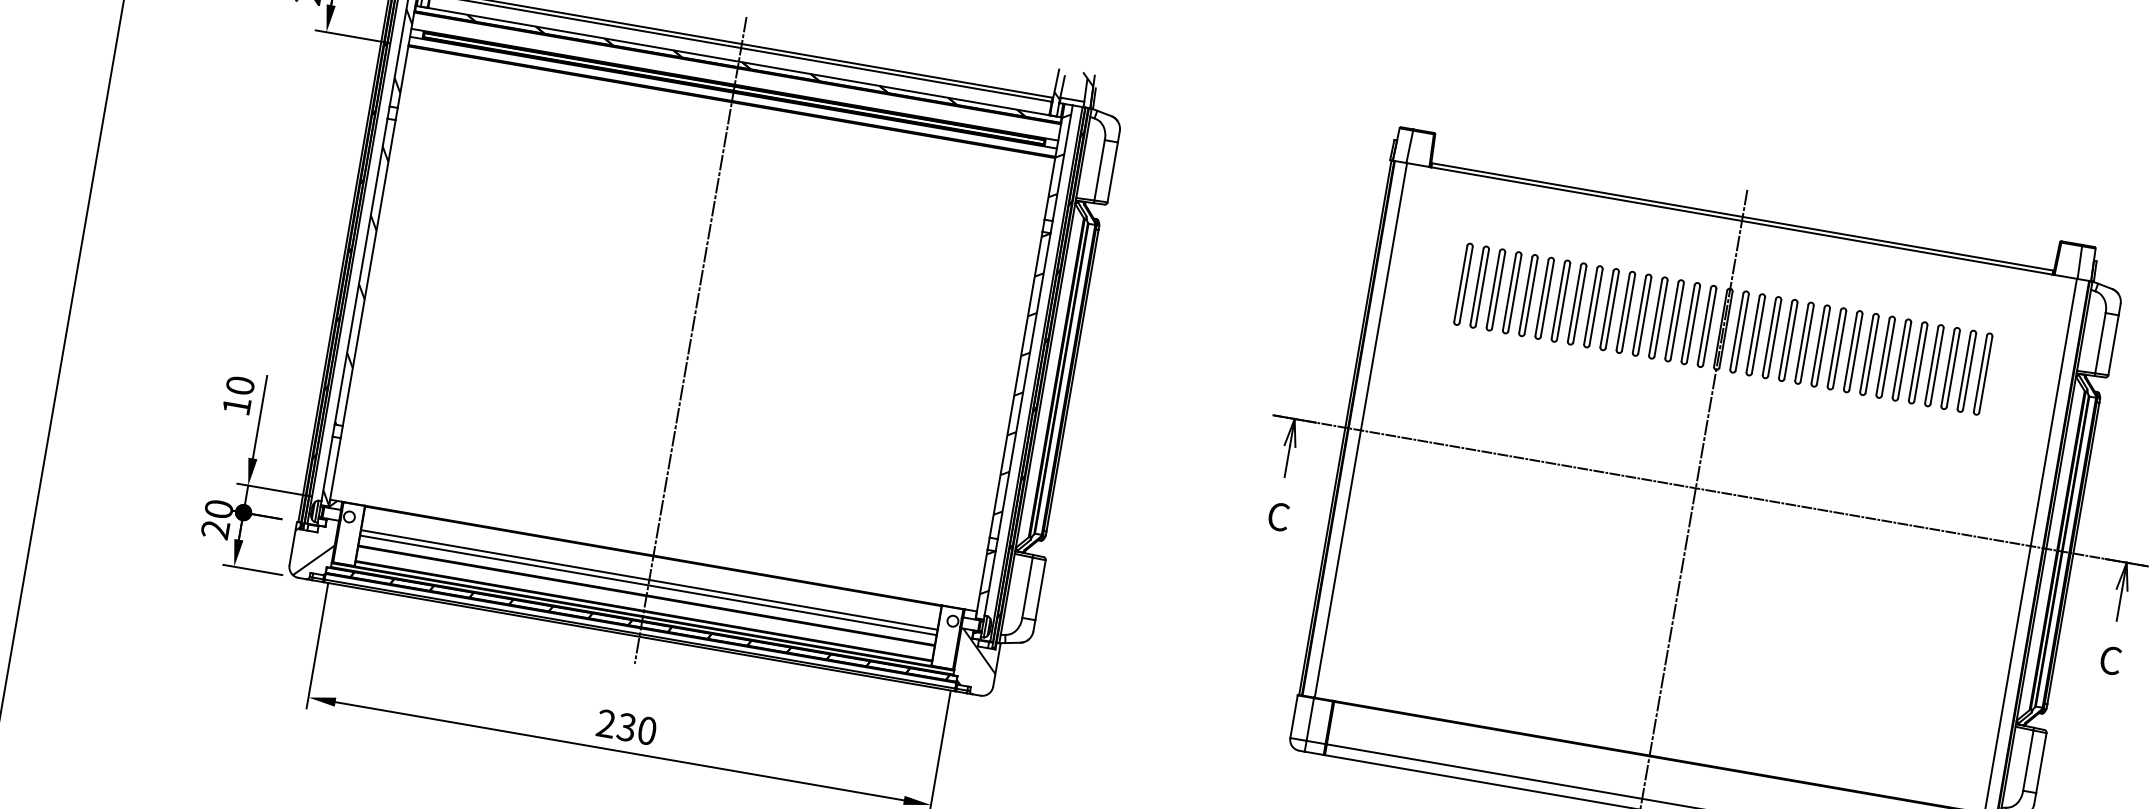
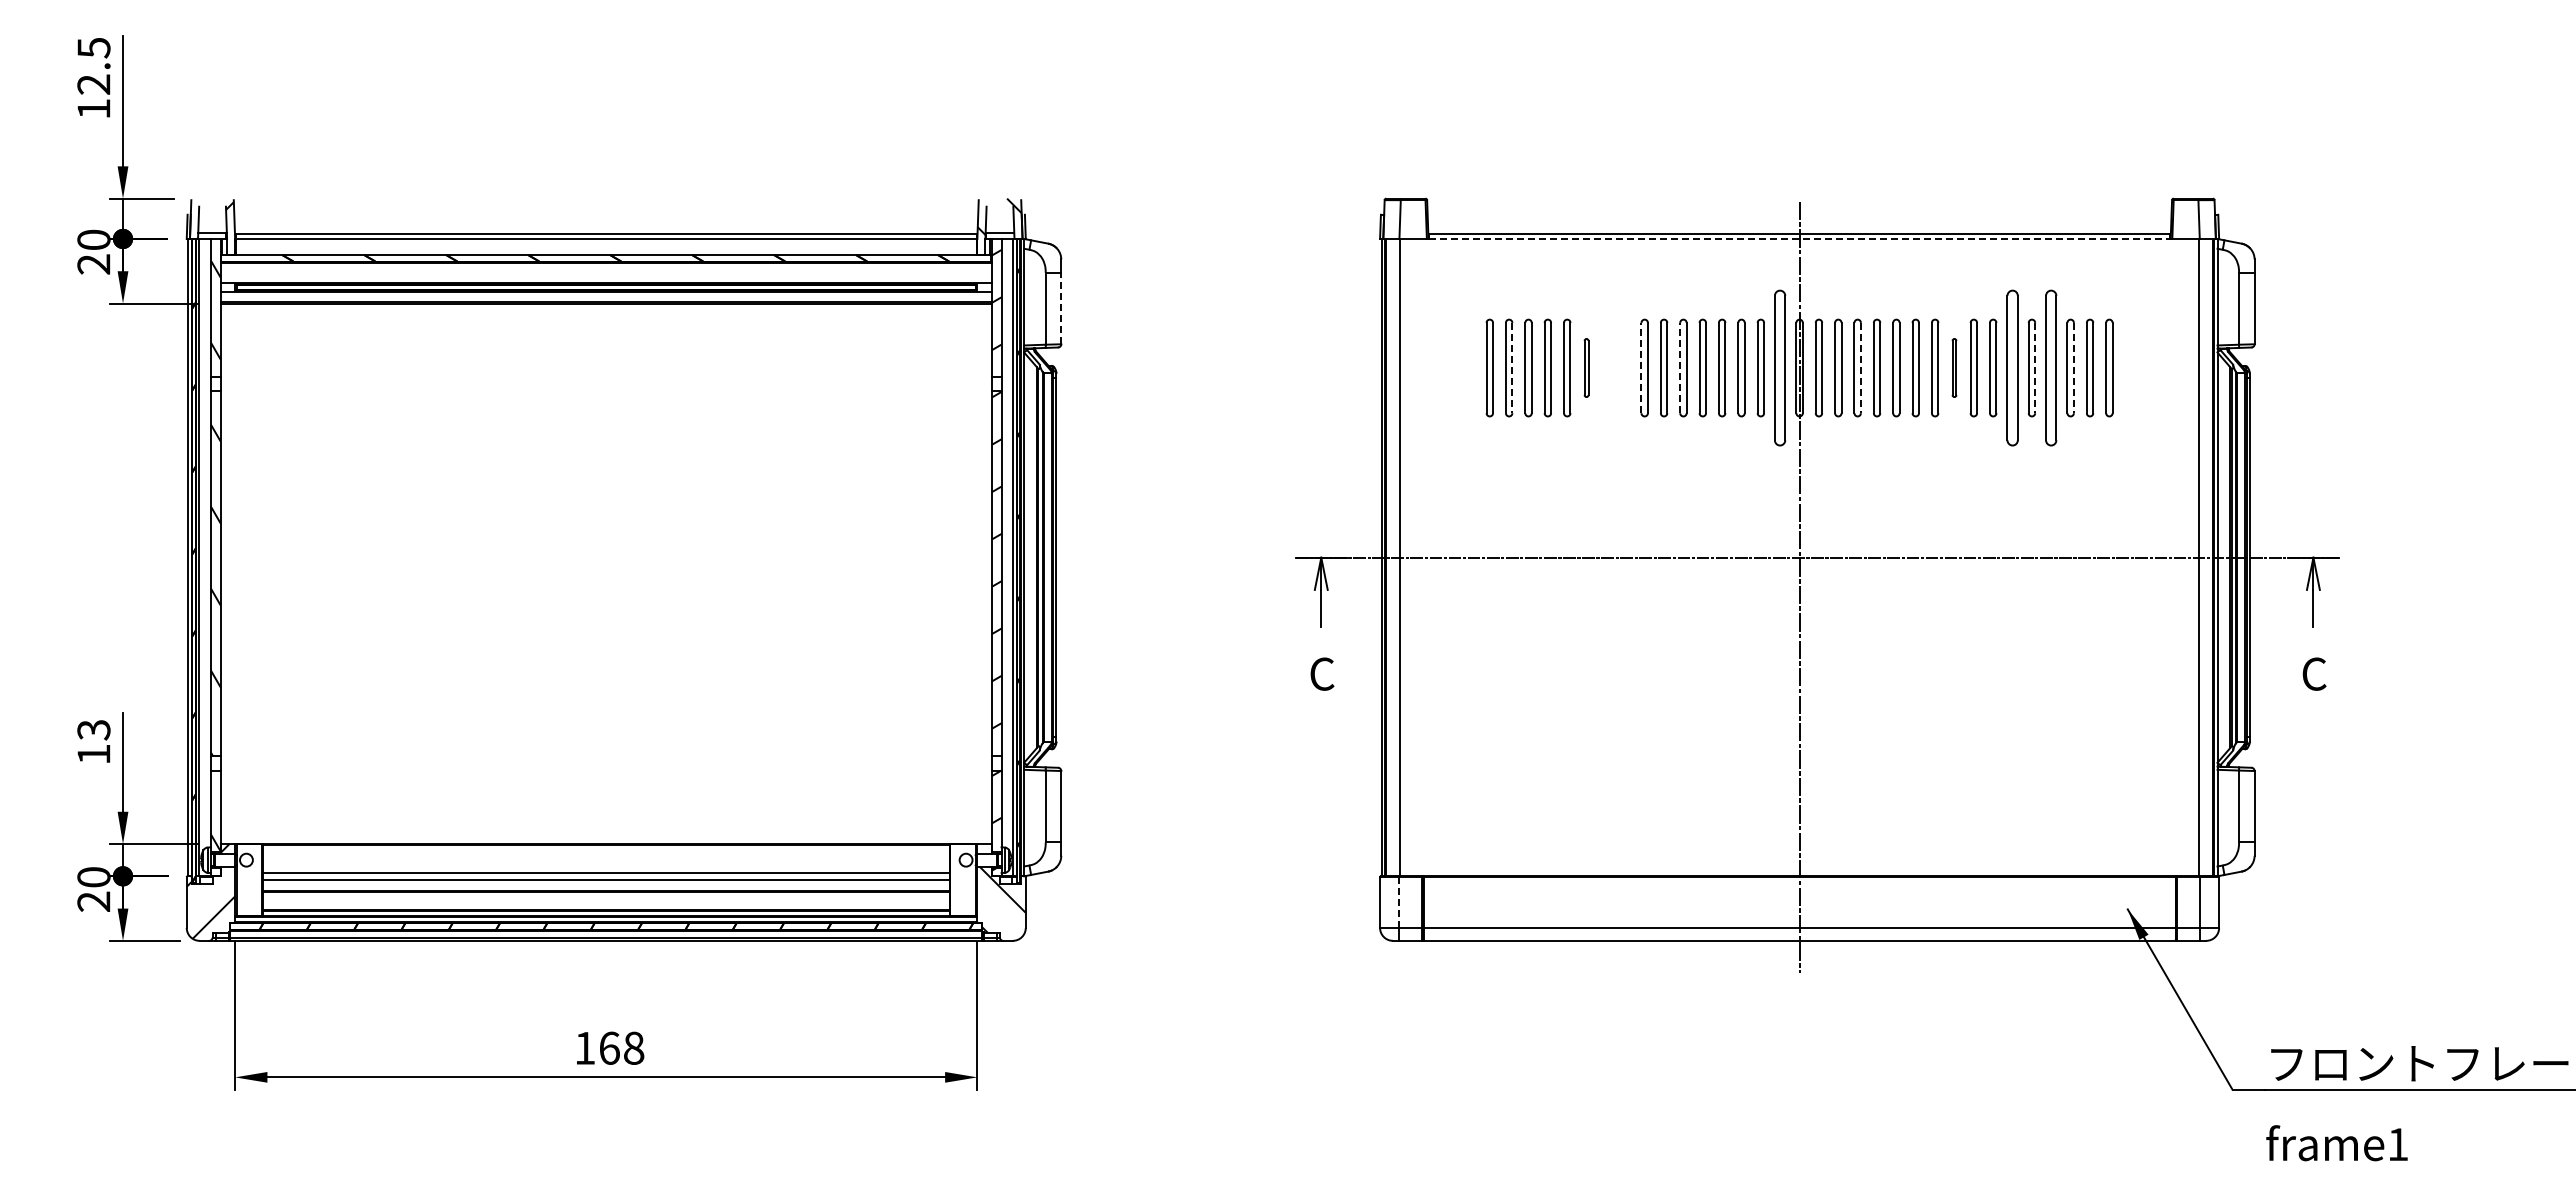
line: (1112, 172) -> (1061, 308), solid -> dashed
line: (1742, 220) -> (1800, 238), solid -> dashed
line: (1482, 288) -> (1512, 368), solid -> dashed
part: (1544, 297) -> (1586, 367), size x0.6
part: (1560, 300) -> (1605, 367), removed
part: (1577, 303) -> (1625, 367), removed
line: (1590, 305) -> (1641, 367), solid -> dashed
line: (1623, 311) -> (1680, 367), solid -> dashed
part: (1707, 326) -> (1780, 367), size x1.6
line: (1774, 338) -> (1860, 368), solid -> dashed
line: (690, 340) -> (606, 587), removed
part: (1853, 351) -> (1954, 367), size x0.6
part: (1901, 359) -> (2012, 367), size x1.6
line: (1921, 363) -> (2035, 368), solid -> dashed
part: (1934, 365) -> (2051, 367), size x1.6
line: (1952, 369) -> (2073, 368), solid -> dashed
text: (240, 385) -> (93, 729), 10 -> 13
line: (1310, 719) -> (1399, 902), solid -> dashed
text: (626, 726) -> (609, 1047), 230 -> 168

